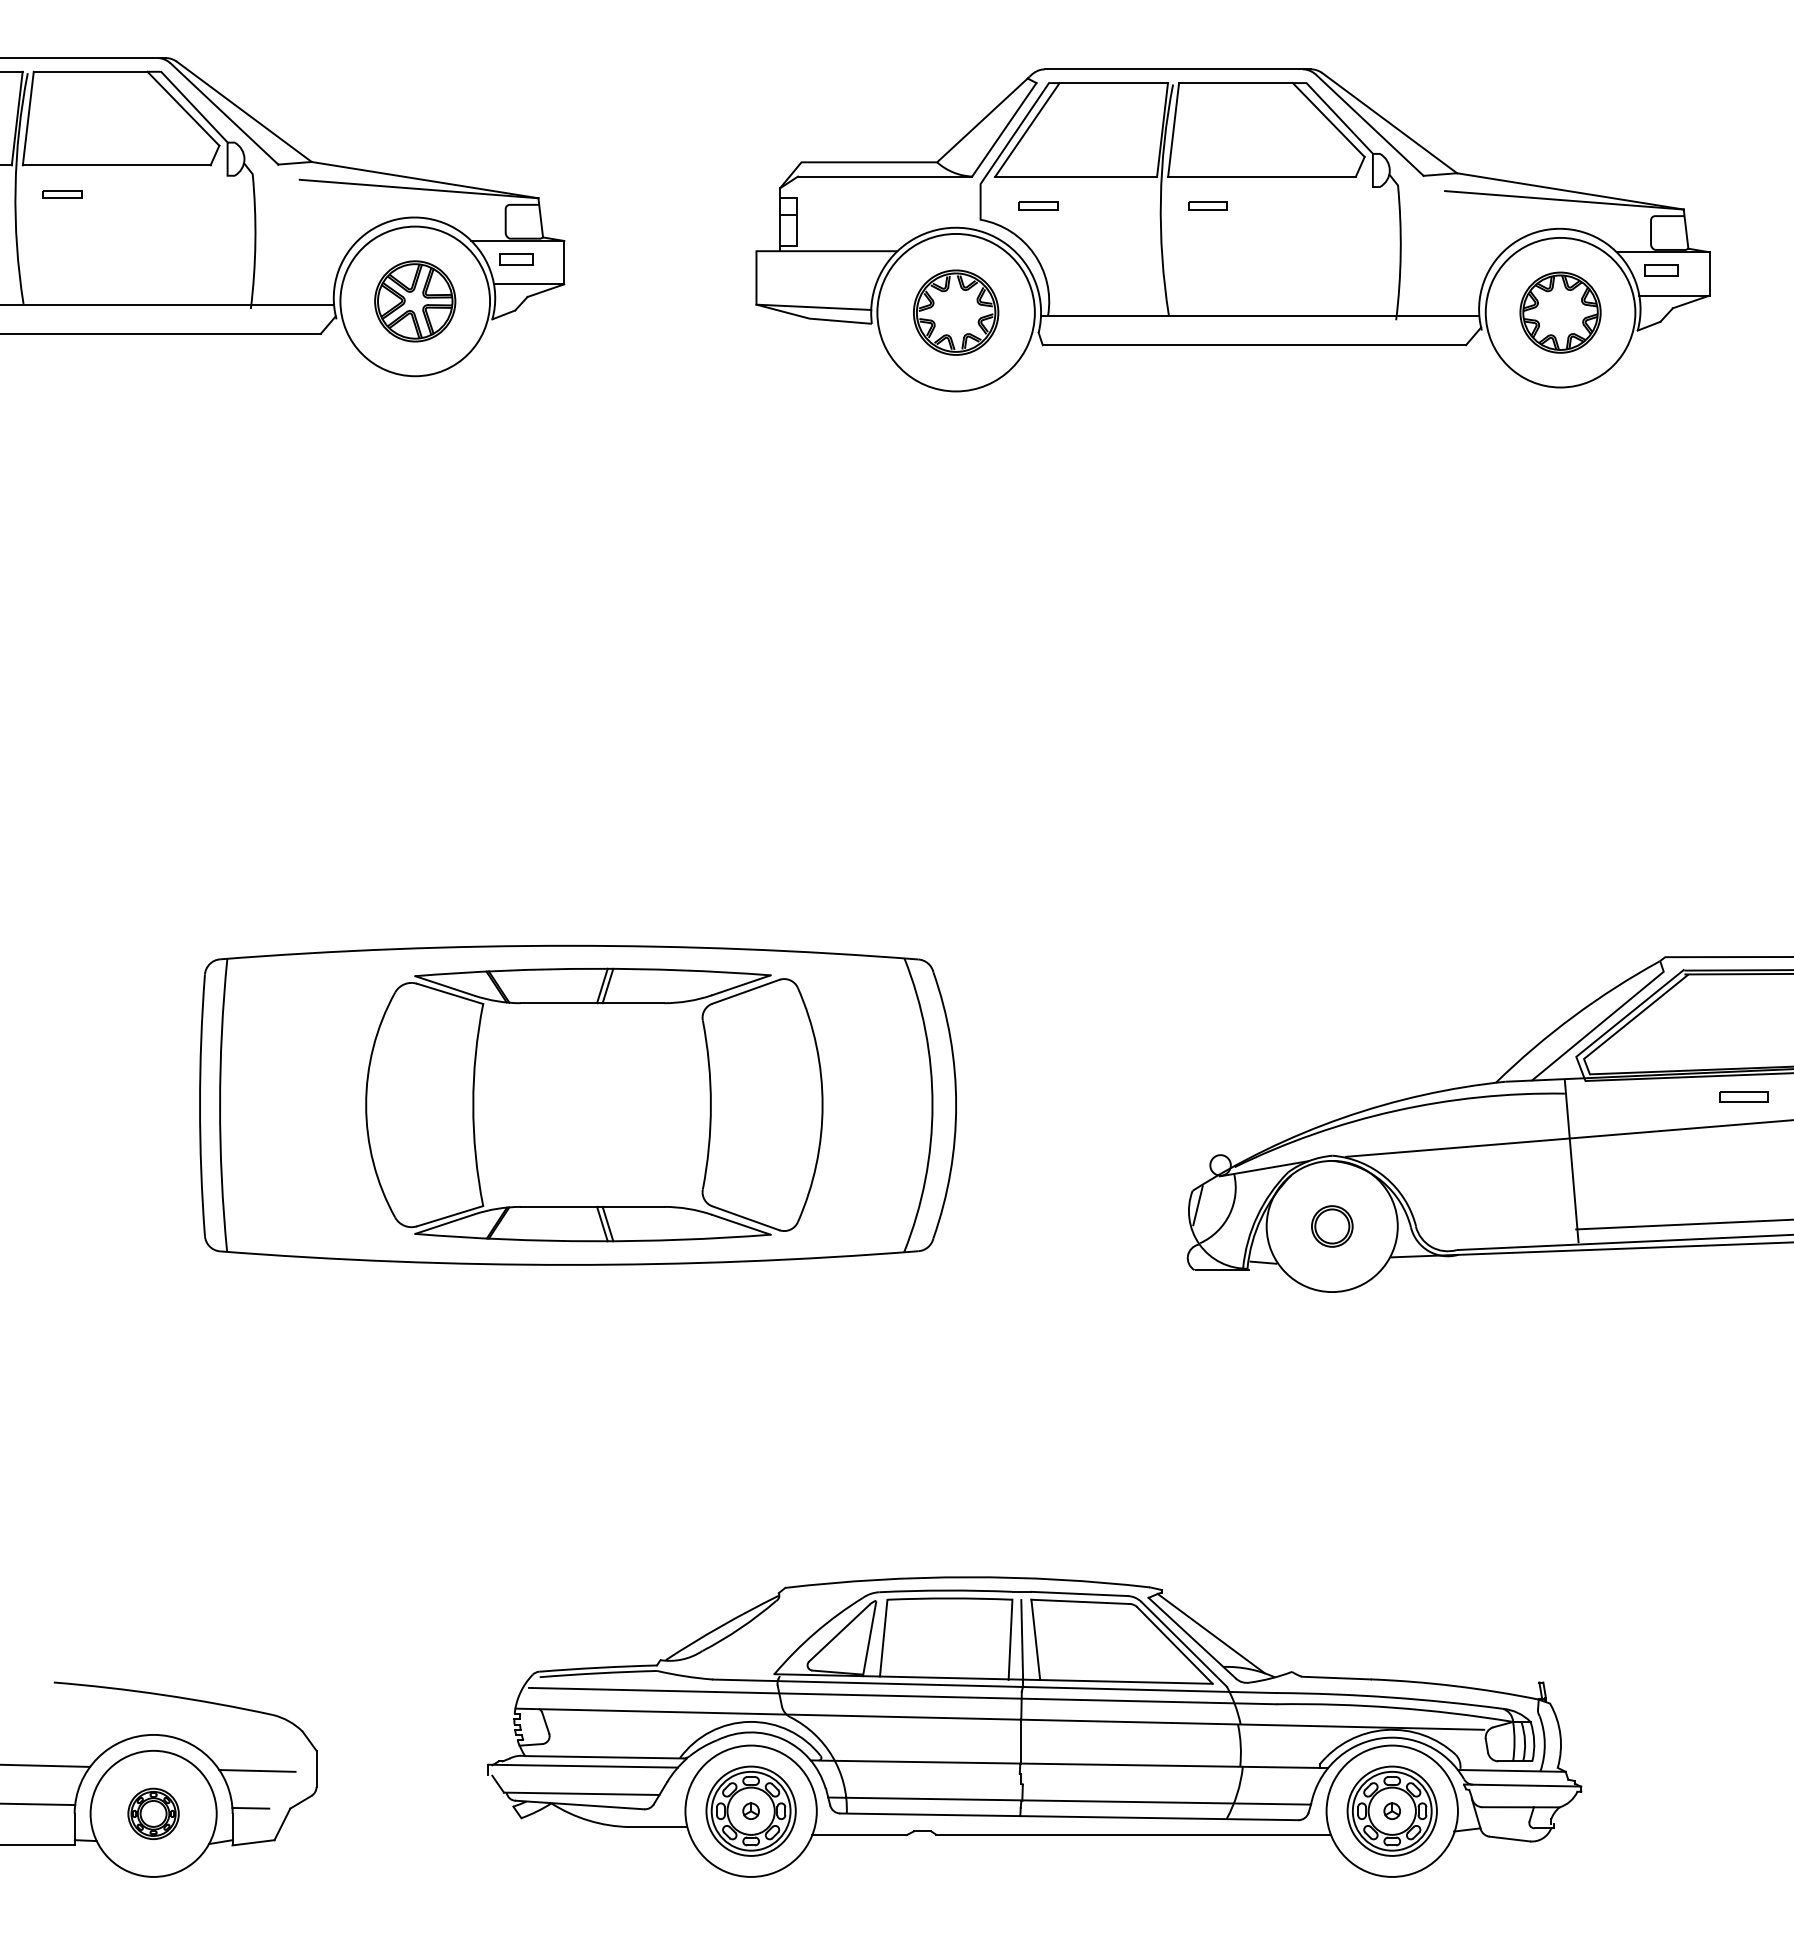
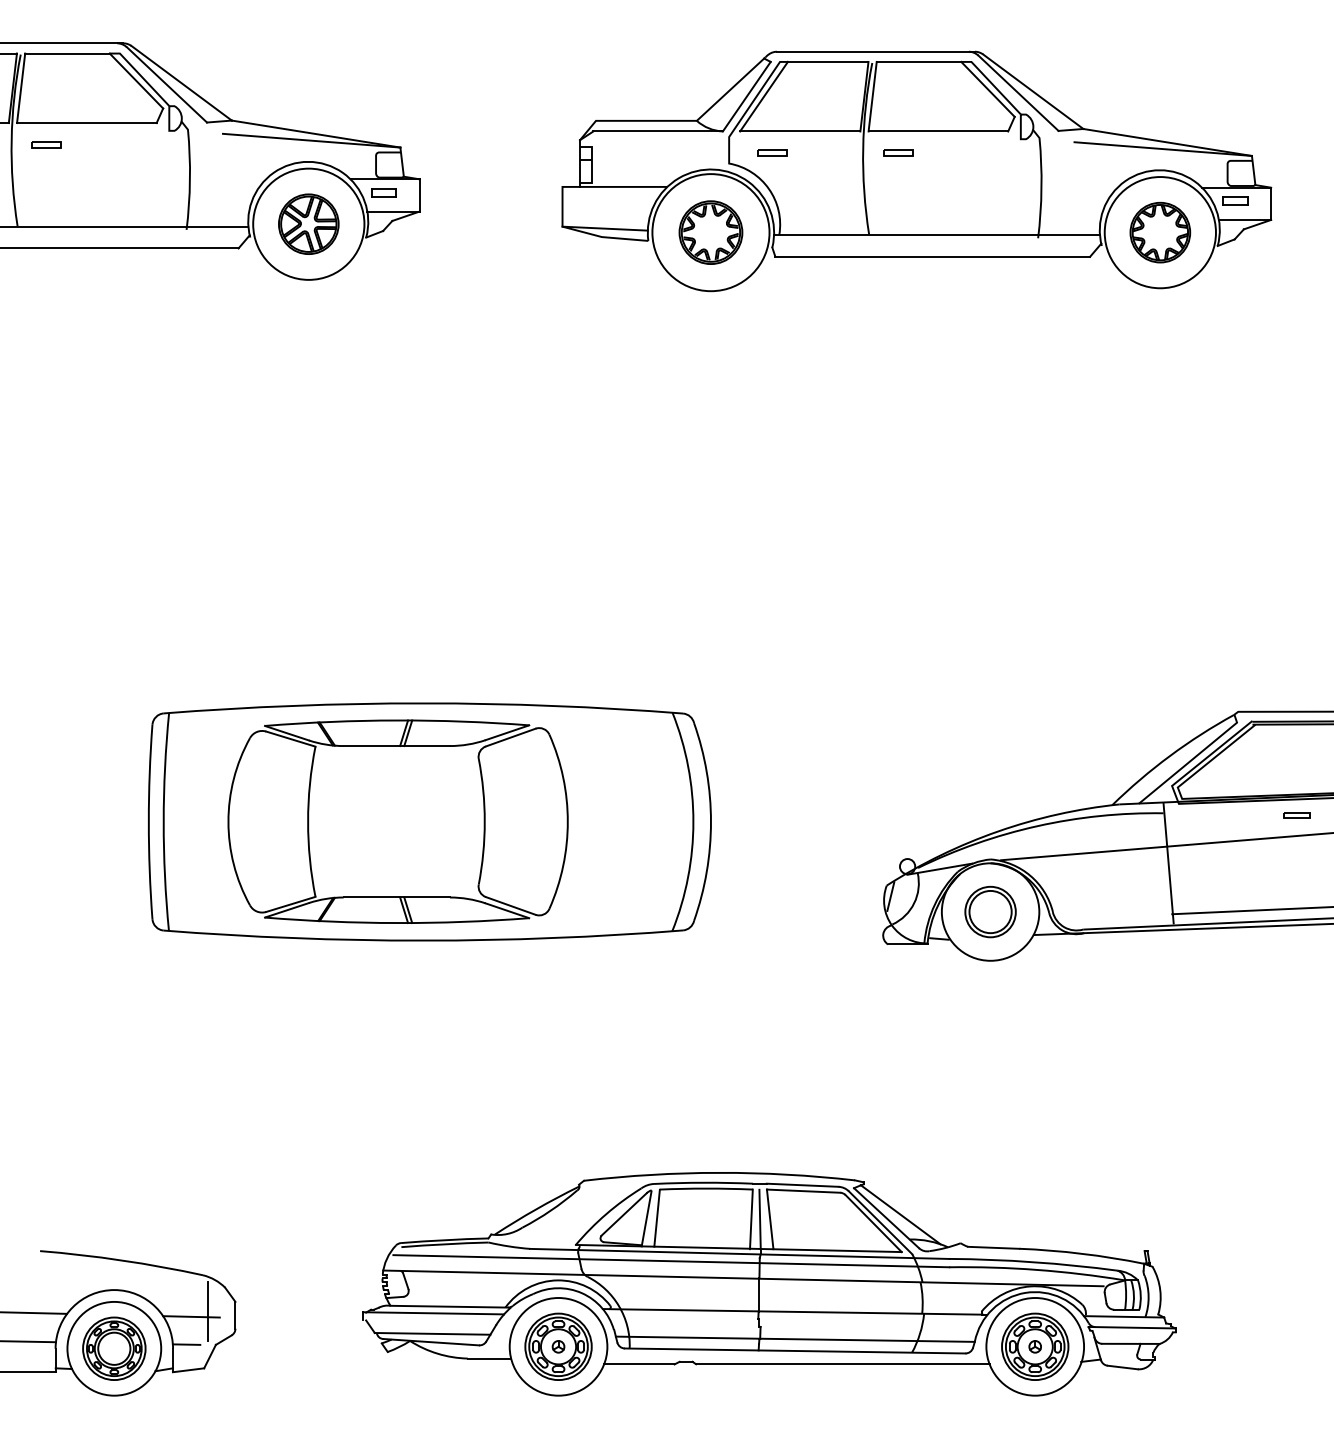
part: (597, 1004) -> (400, 747), moved
part: (1744, 1097) -> (1297, 816), size x0.71
part: (1332, 1226) -> (990, 912), size x1.67
line: (279, 1763) -> (207, 1311), added
part: (153, 1813) -> (114, 1348), size x1.67

